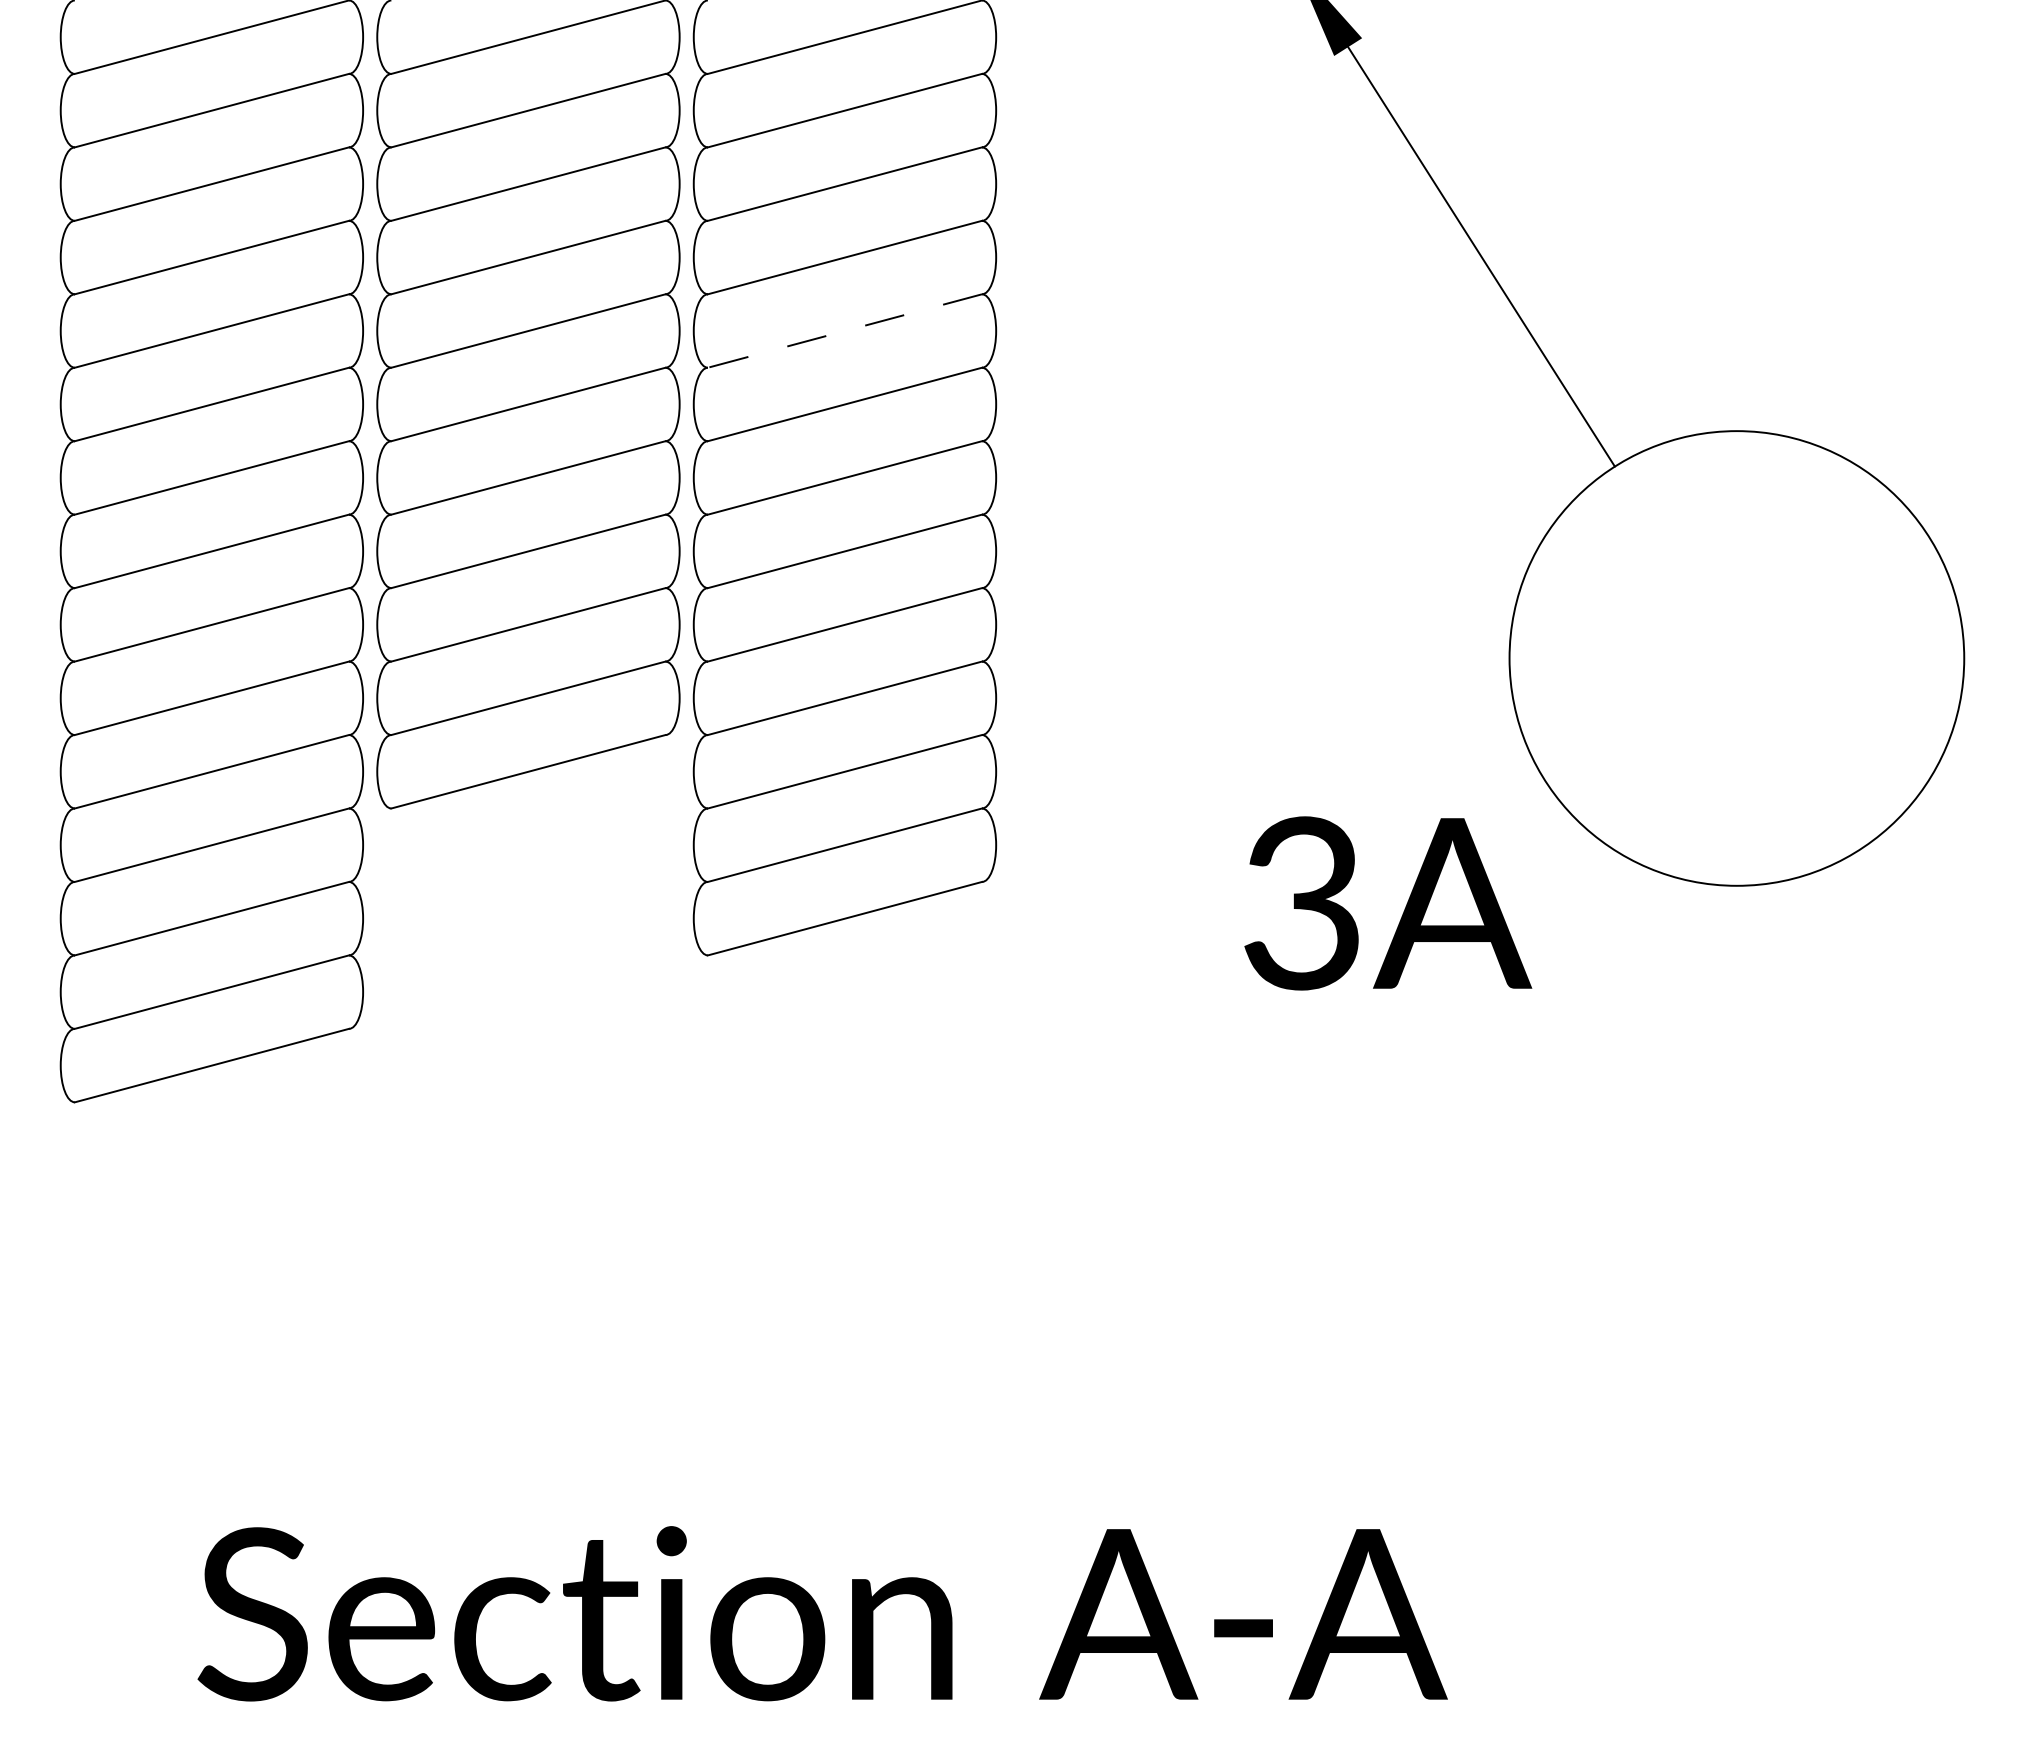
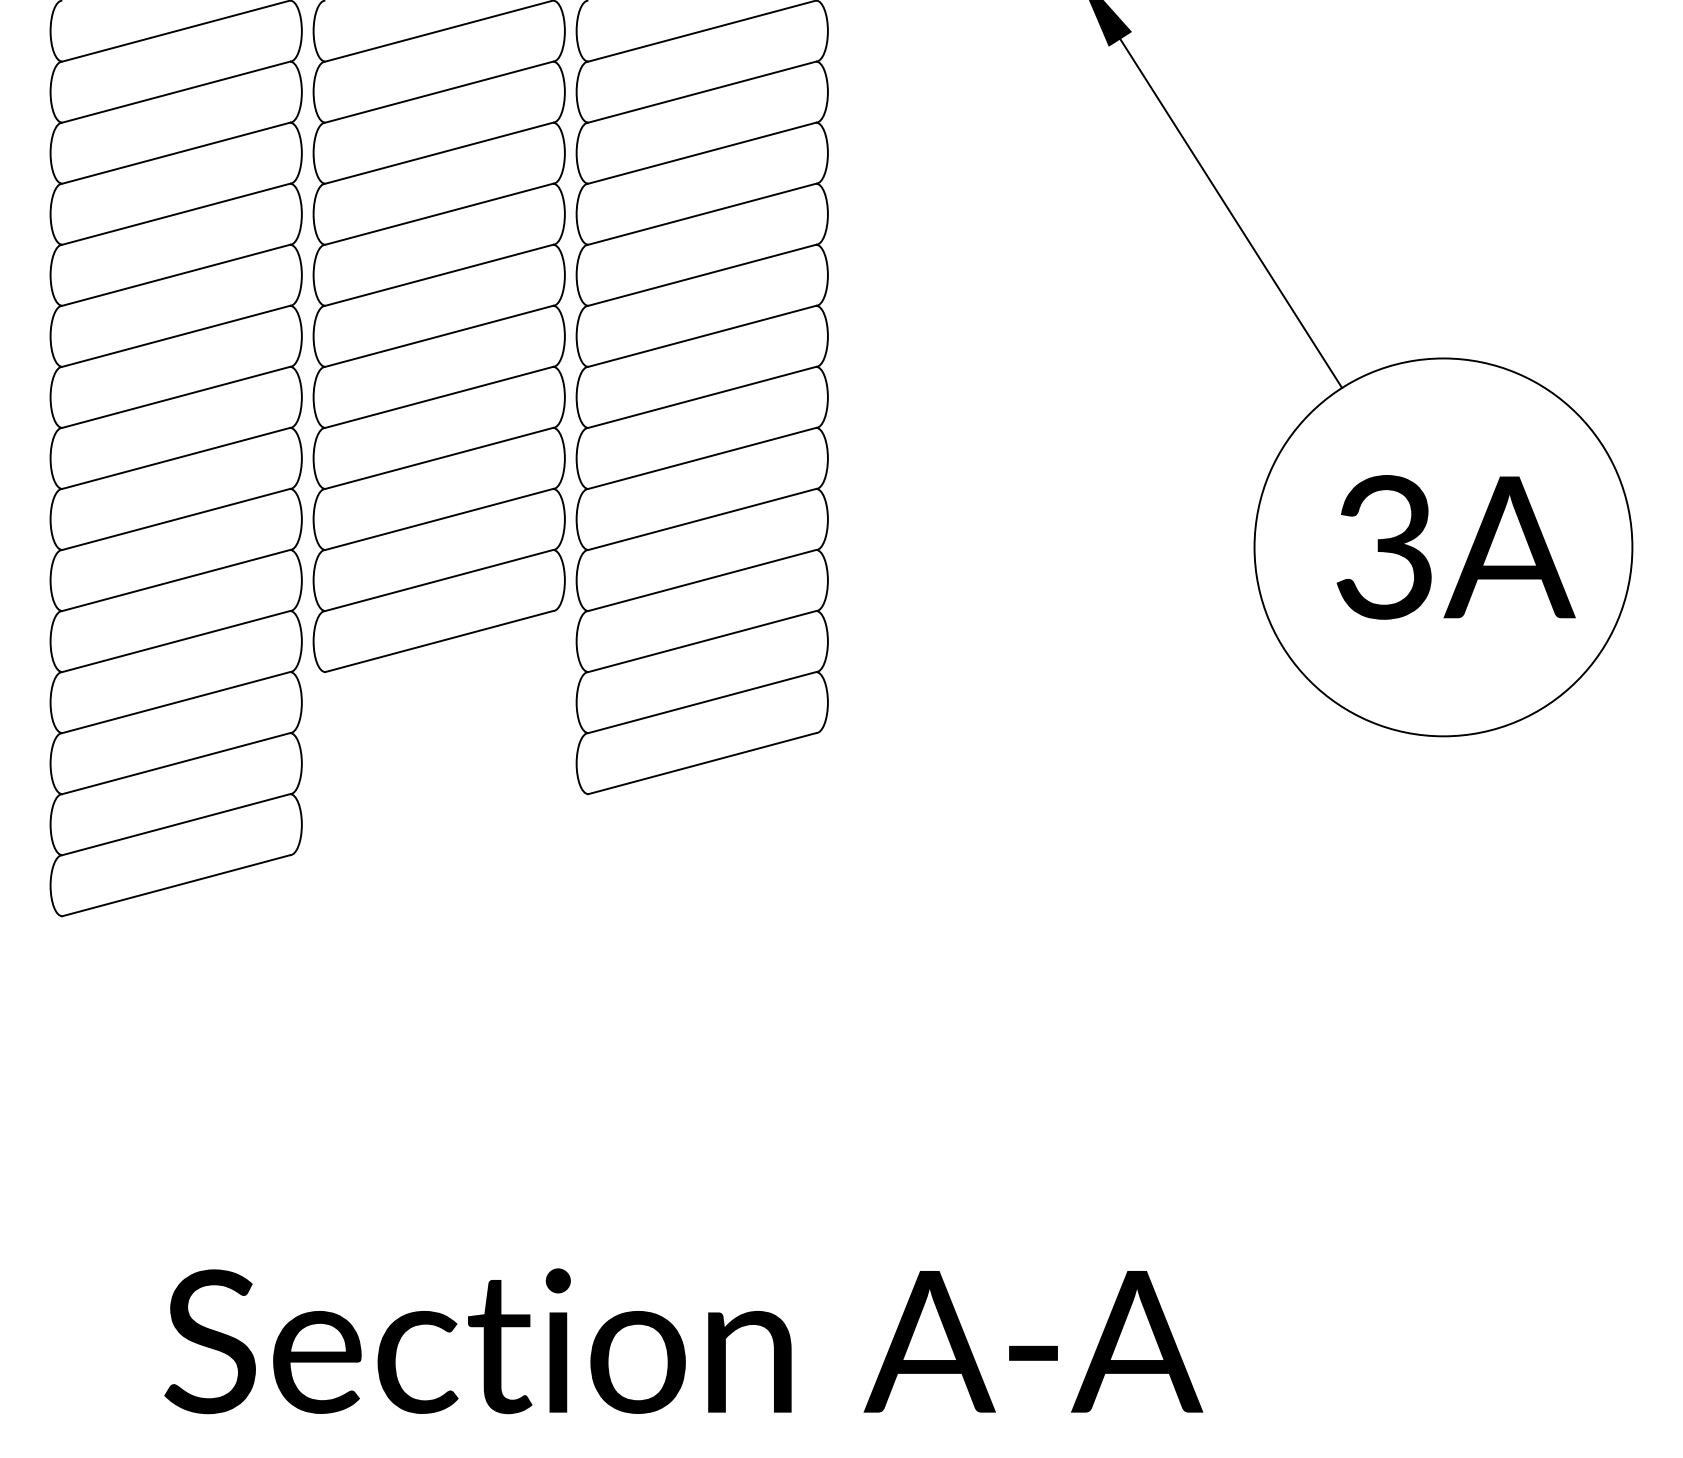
line: (844, 331) -> (701, 275), dashed -> solid
text: (1388, 903) -> (1456, 547), moved

